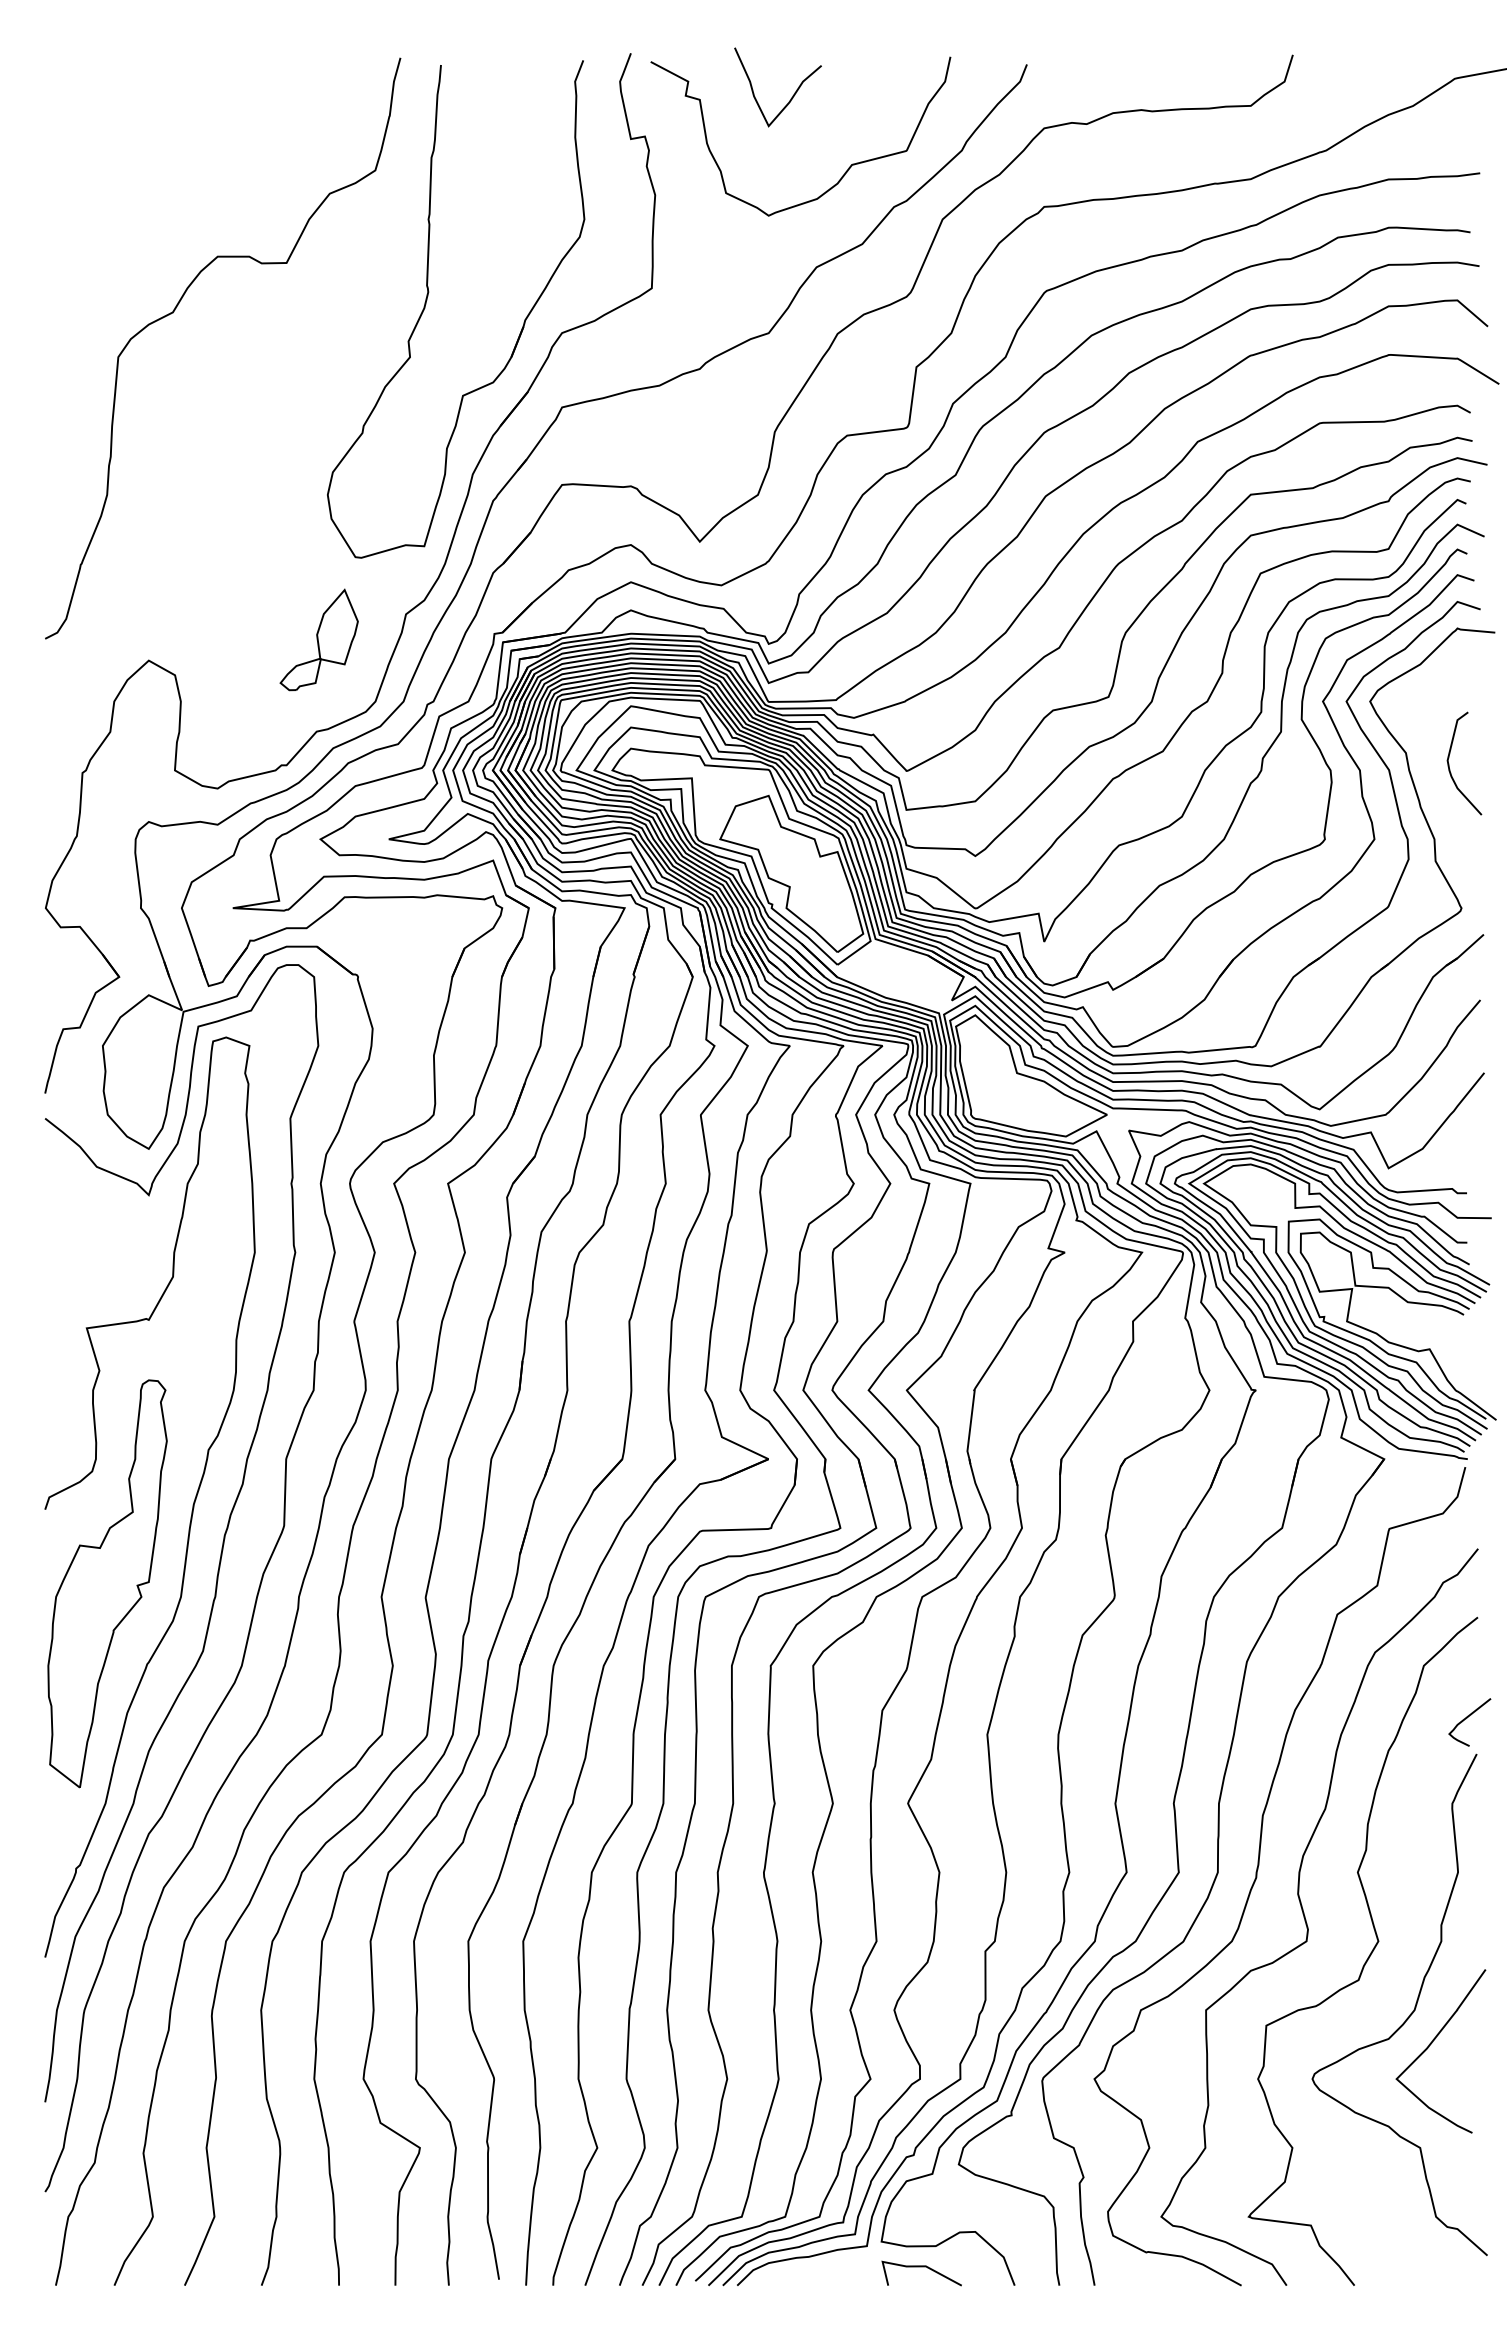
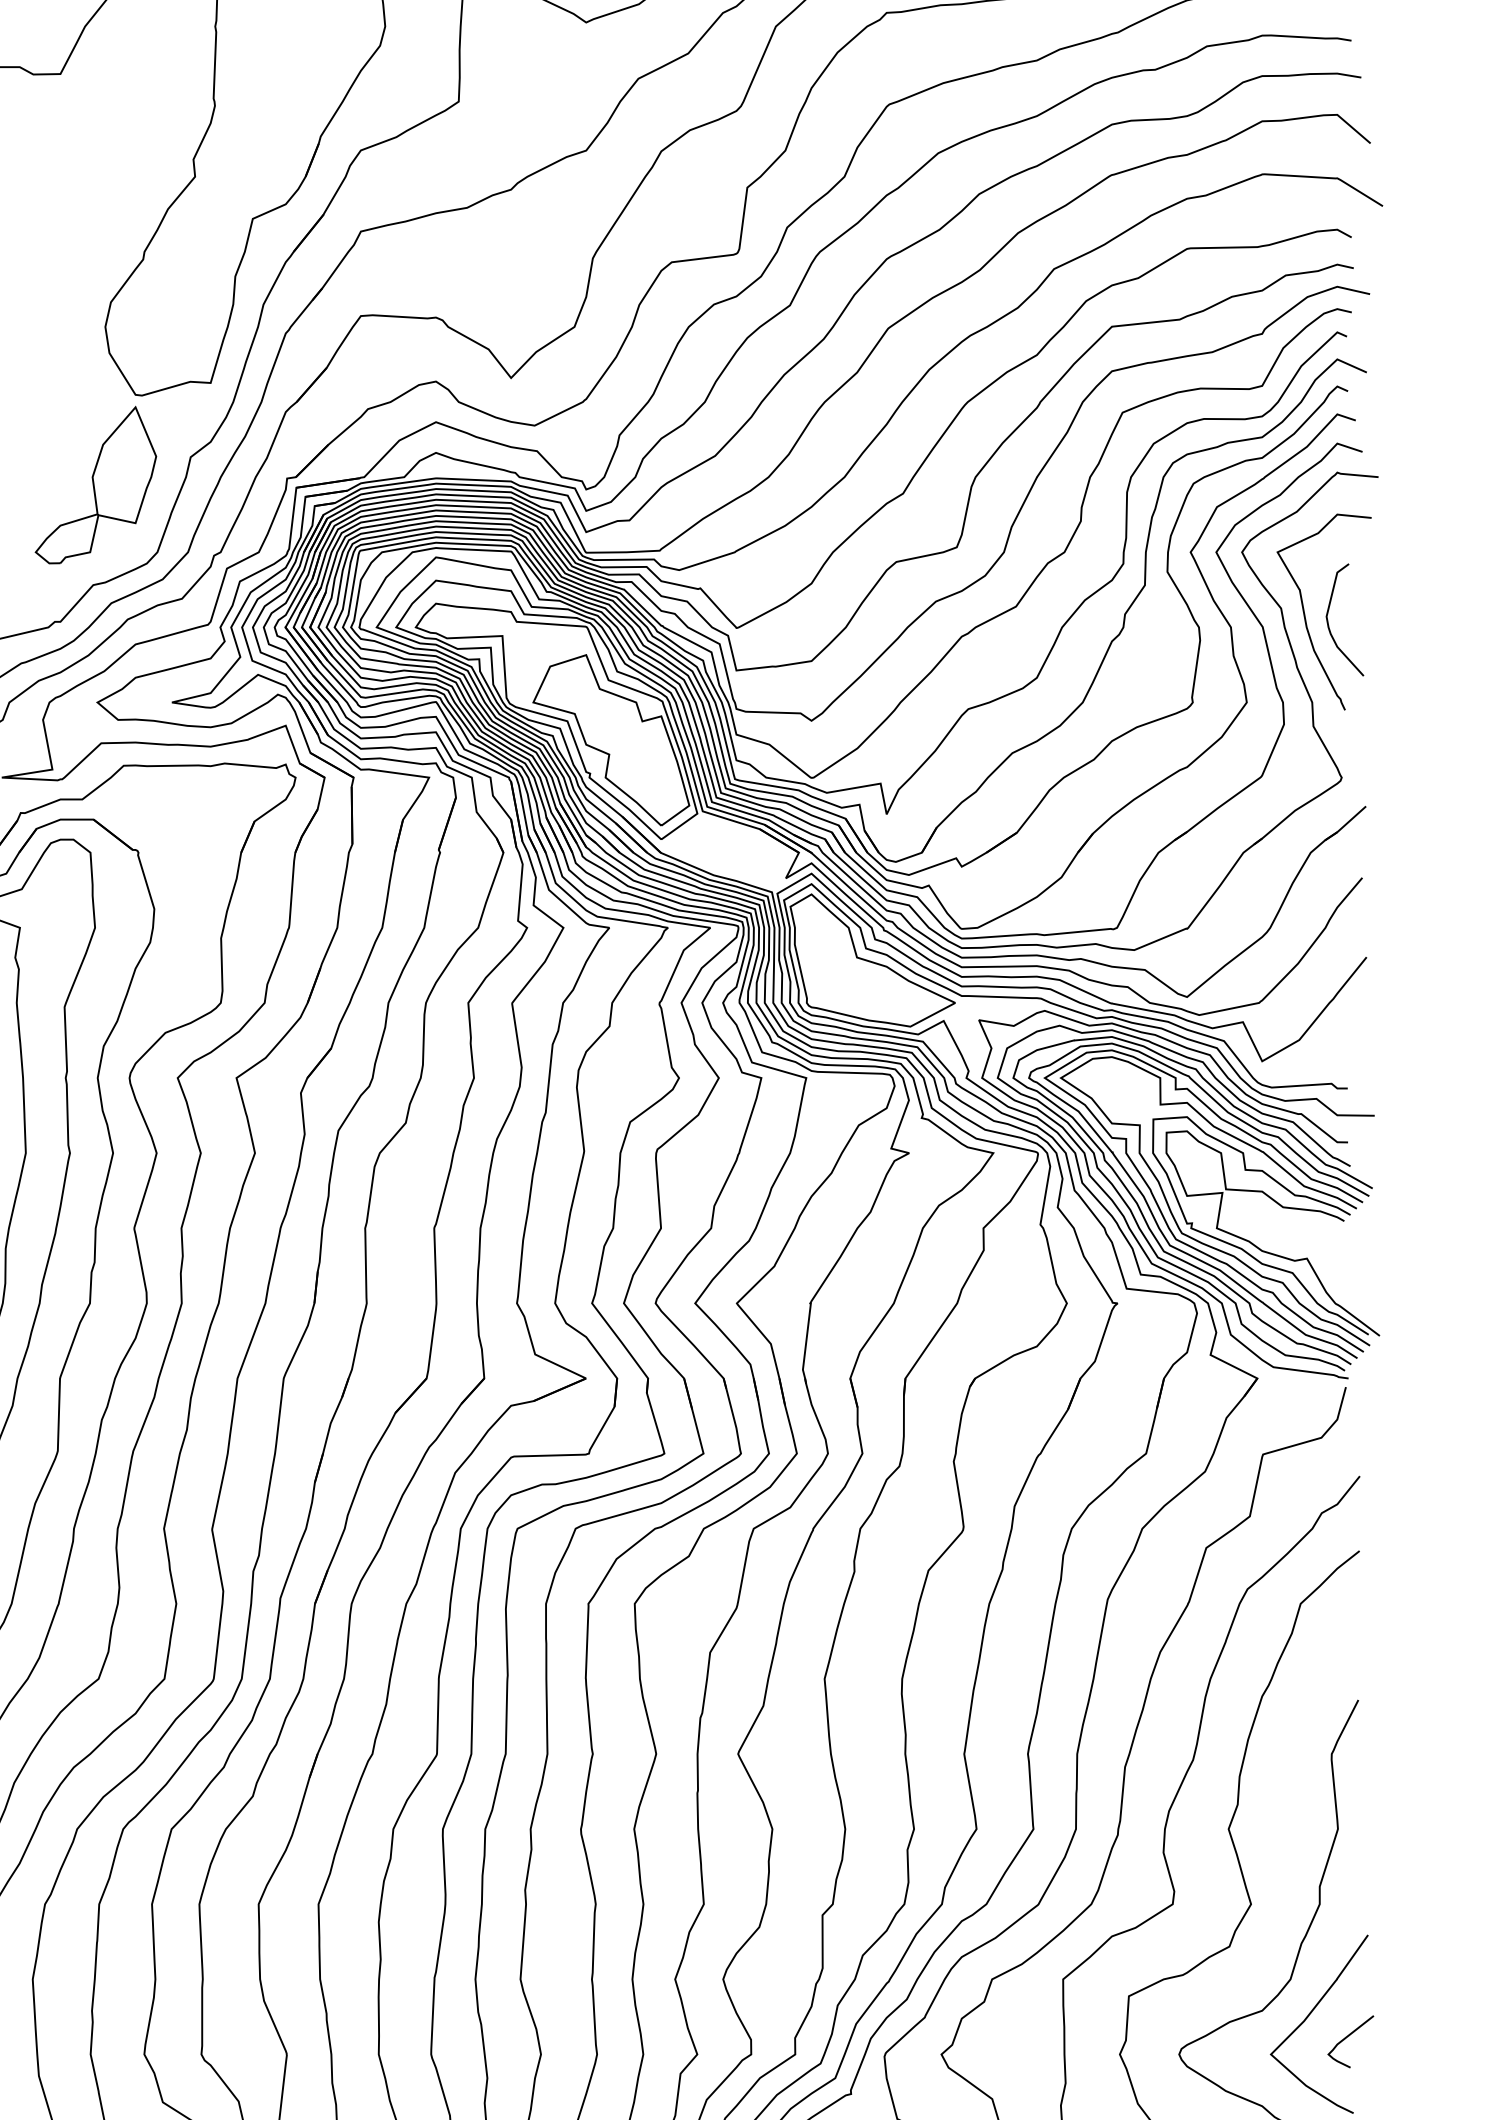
part: (319, 639) -> (96, 484), size x1.43
curve: (1428, 758) -> (1305, 614), added
curve: (1466, 1719) -> (1347, 2038), moved

